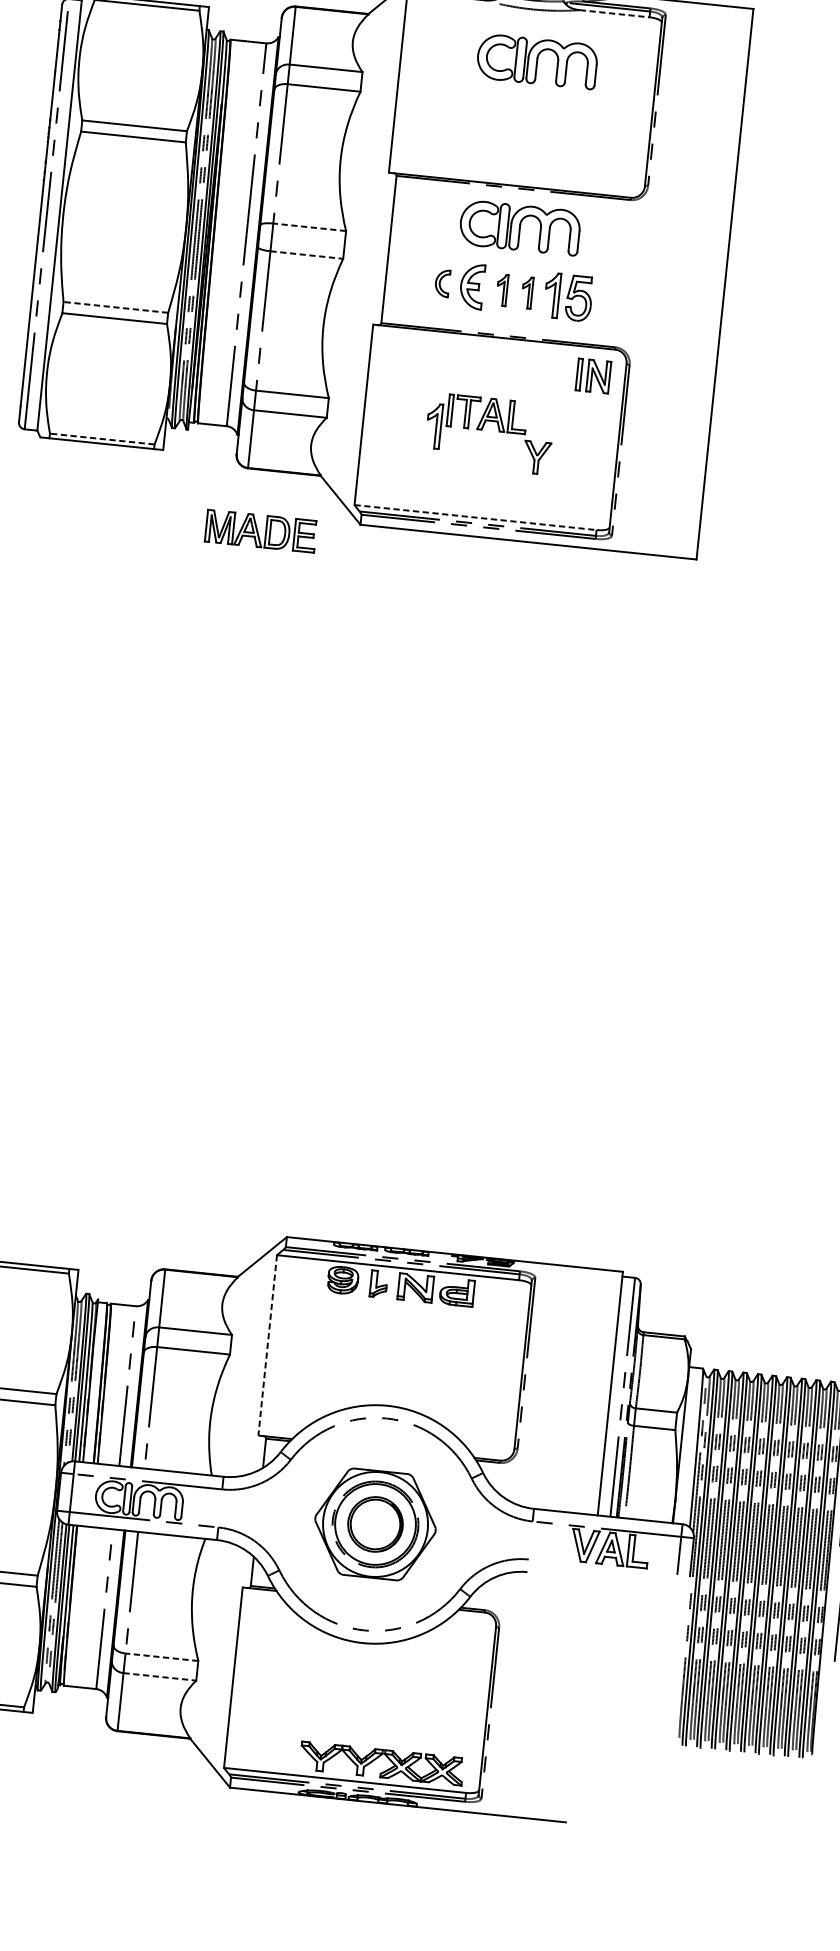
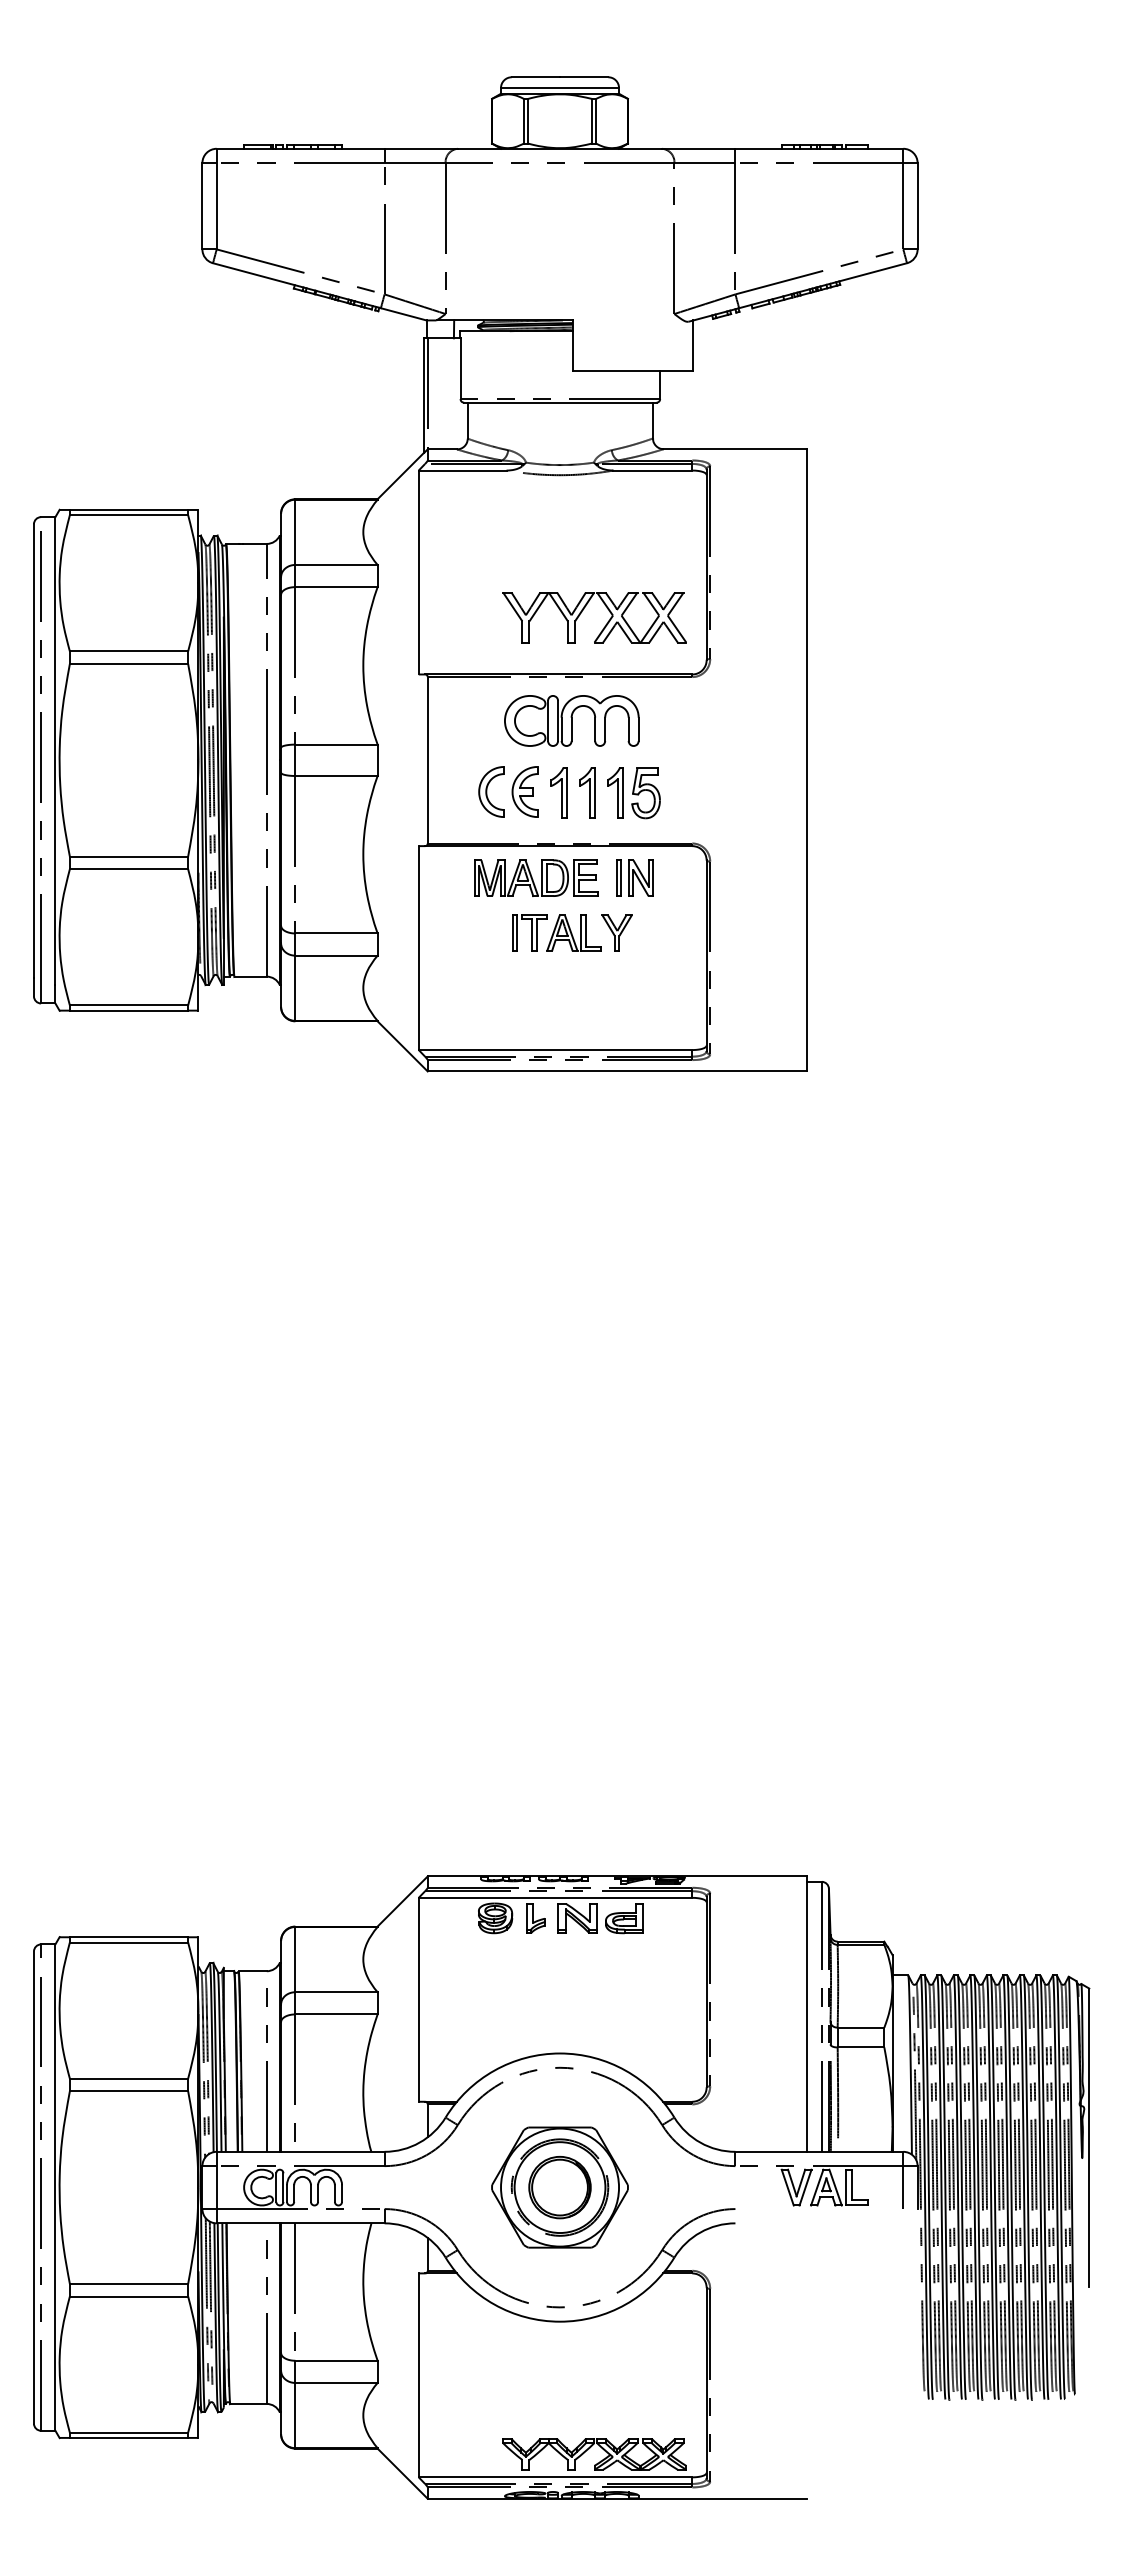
line: (615, 13) -> (653, 470), dashed -> solid
part: (537, 61) -> (571, 532), removed
part: (541, 130) -> (584, 609), added
line: (309, 227) -> (336, 744), dashed -> solid
line: (307, 255) -> (337, 776), dashed -> solid
part: (442, 282) -> (491, 791), size x1.67
part: (501, 289) -> (558, 792), size x1.43
part: (527, 292) -> (587, 792), size x1.43
line: (115, 307) -> (128, 856), dashed -> solid
part: (593, 375) -> (634, 877), moved
part: (434, 426) -> (498, 952), removed
line: (101, 439) -> (128, 1005), dashed -> solid
part: (536, 457) -> (616, 932), moved
line: (475, 517) -> (555, 1050), dashed -> solid
part: (261, 530) -> (536, 877), moved
line: (267, 1345) -> (418, 1999), dashed -> solid
line: (161, 1657) -> (336, 2360), dashed -> solid
line: (160, 1676) -> (337, 2382), dashed -> solid

